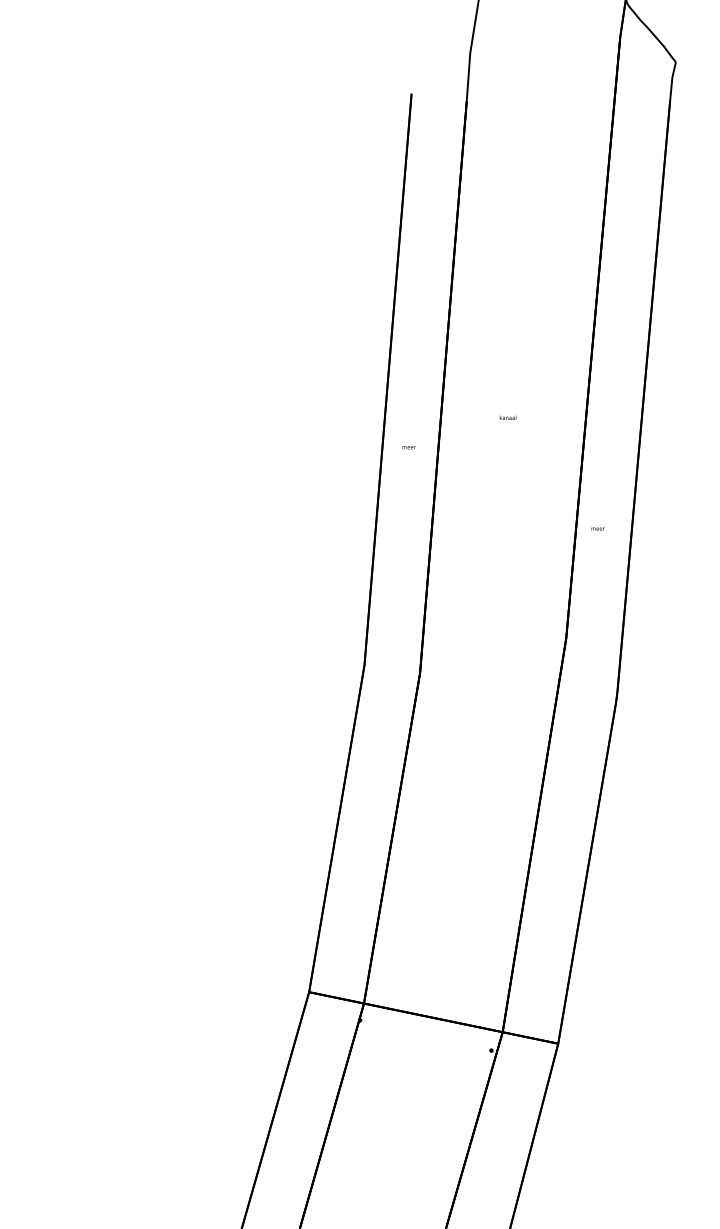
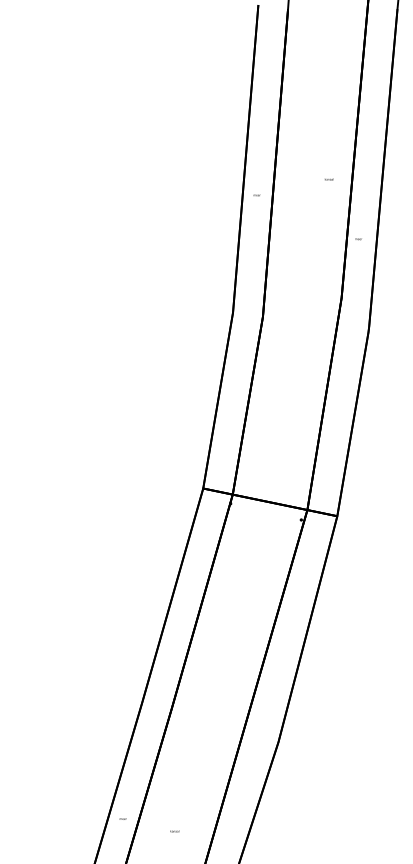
text: (506, 417) -> (328, 179), moved

